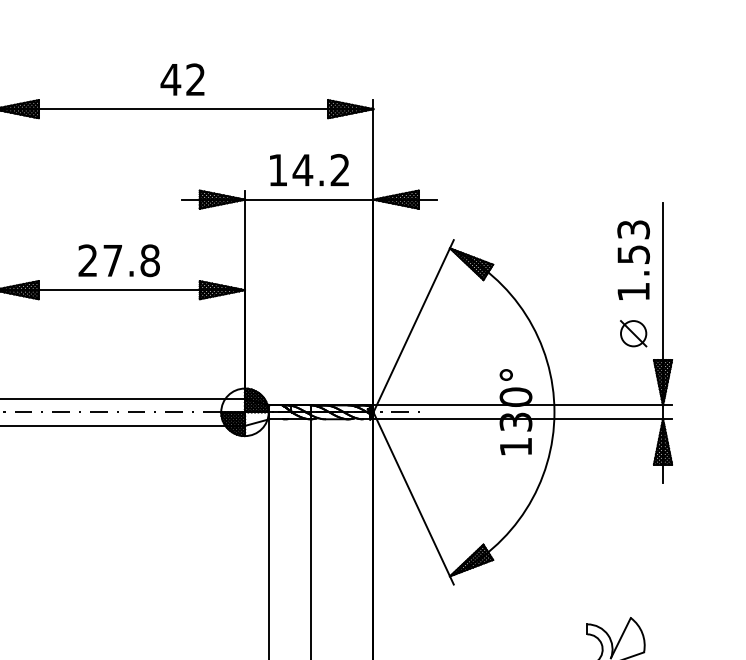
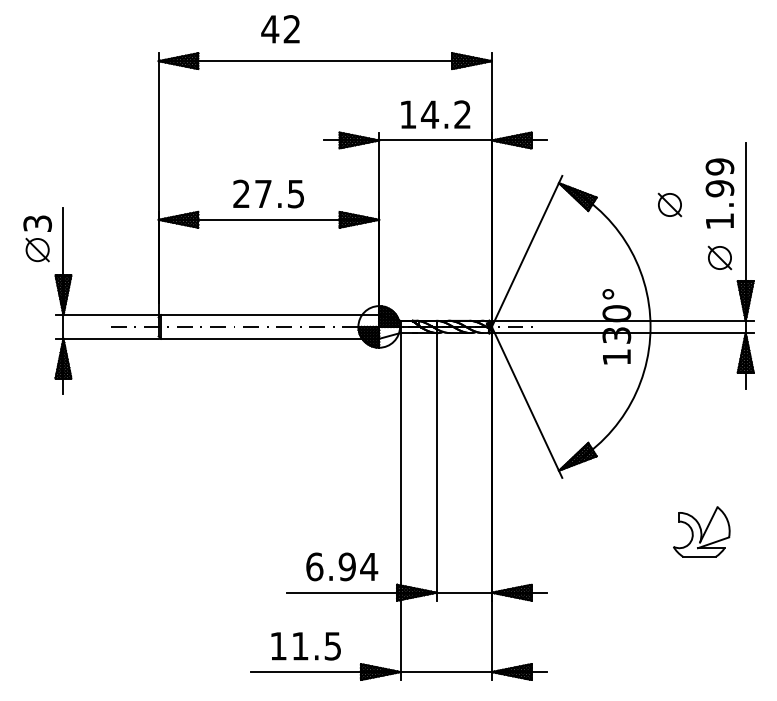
text: (182, 79) -> (280, 29), moved
text: (633, 241) -> (719, 177), 1.53 -> 1.99
text: (149, 260) -> (295, 193), 27.8 -> 27.5
part: (576, 272) -> (669, 204), added

